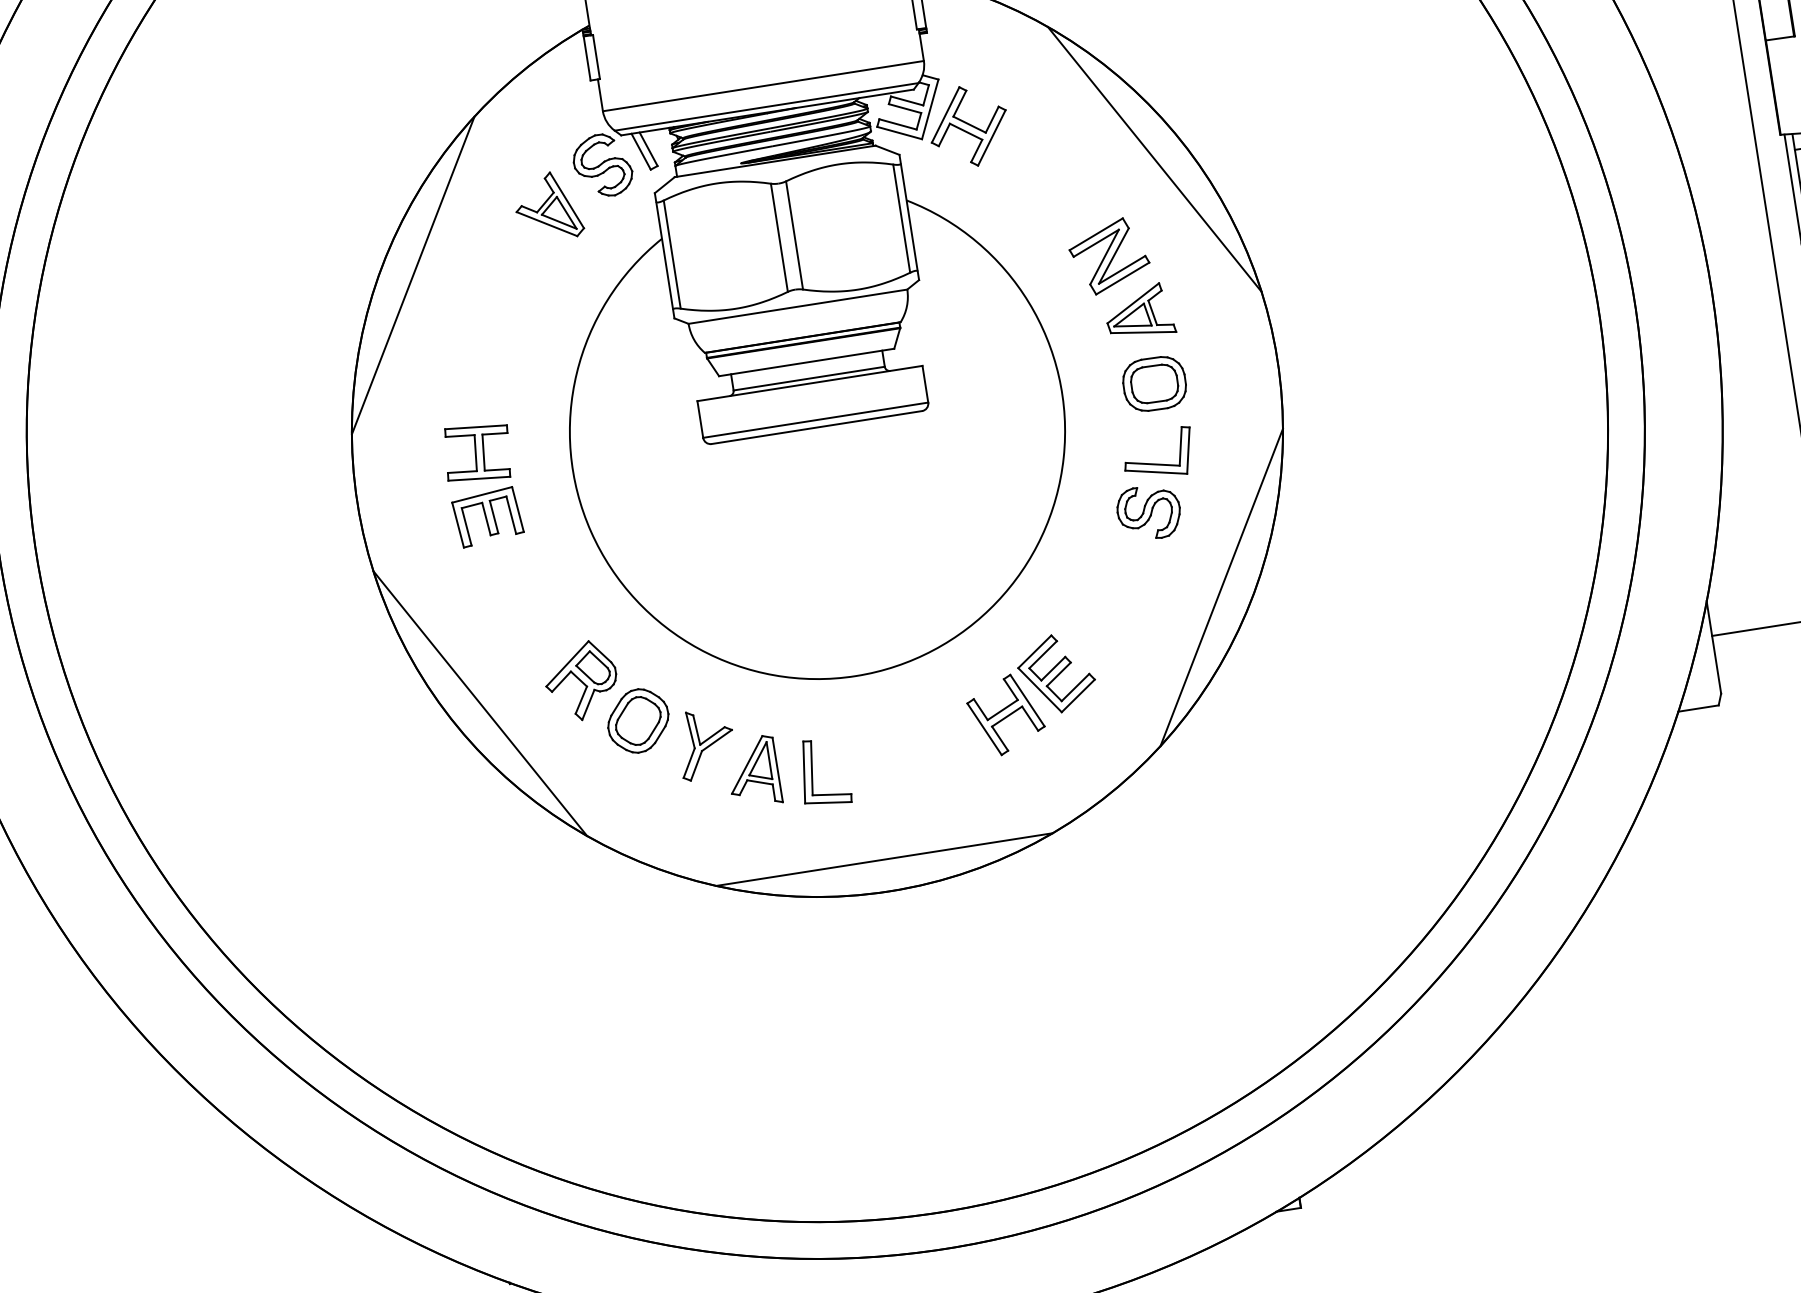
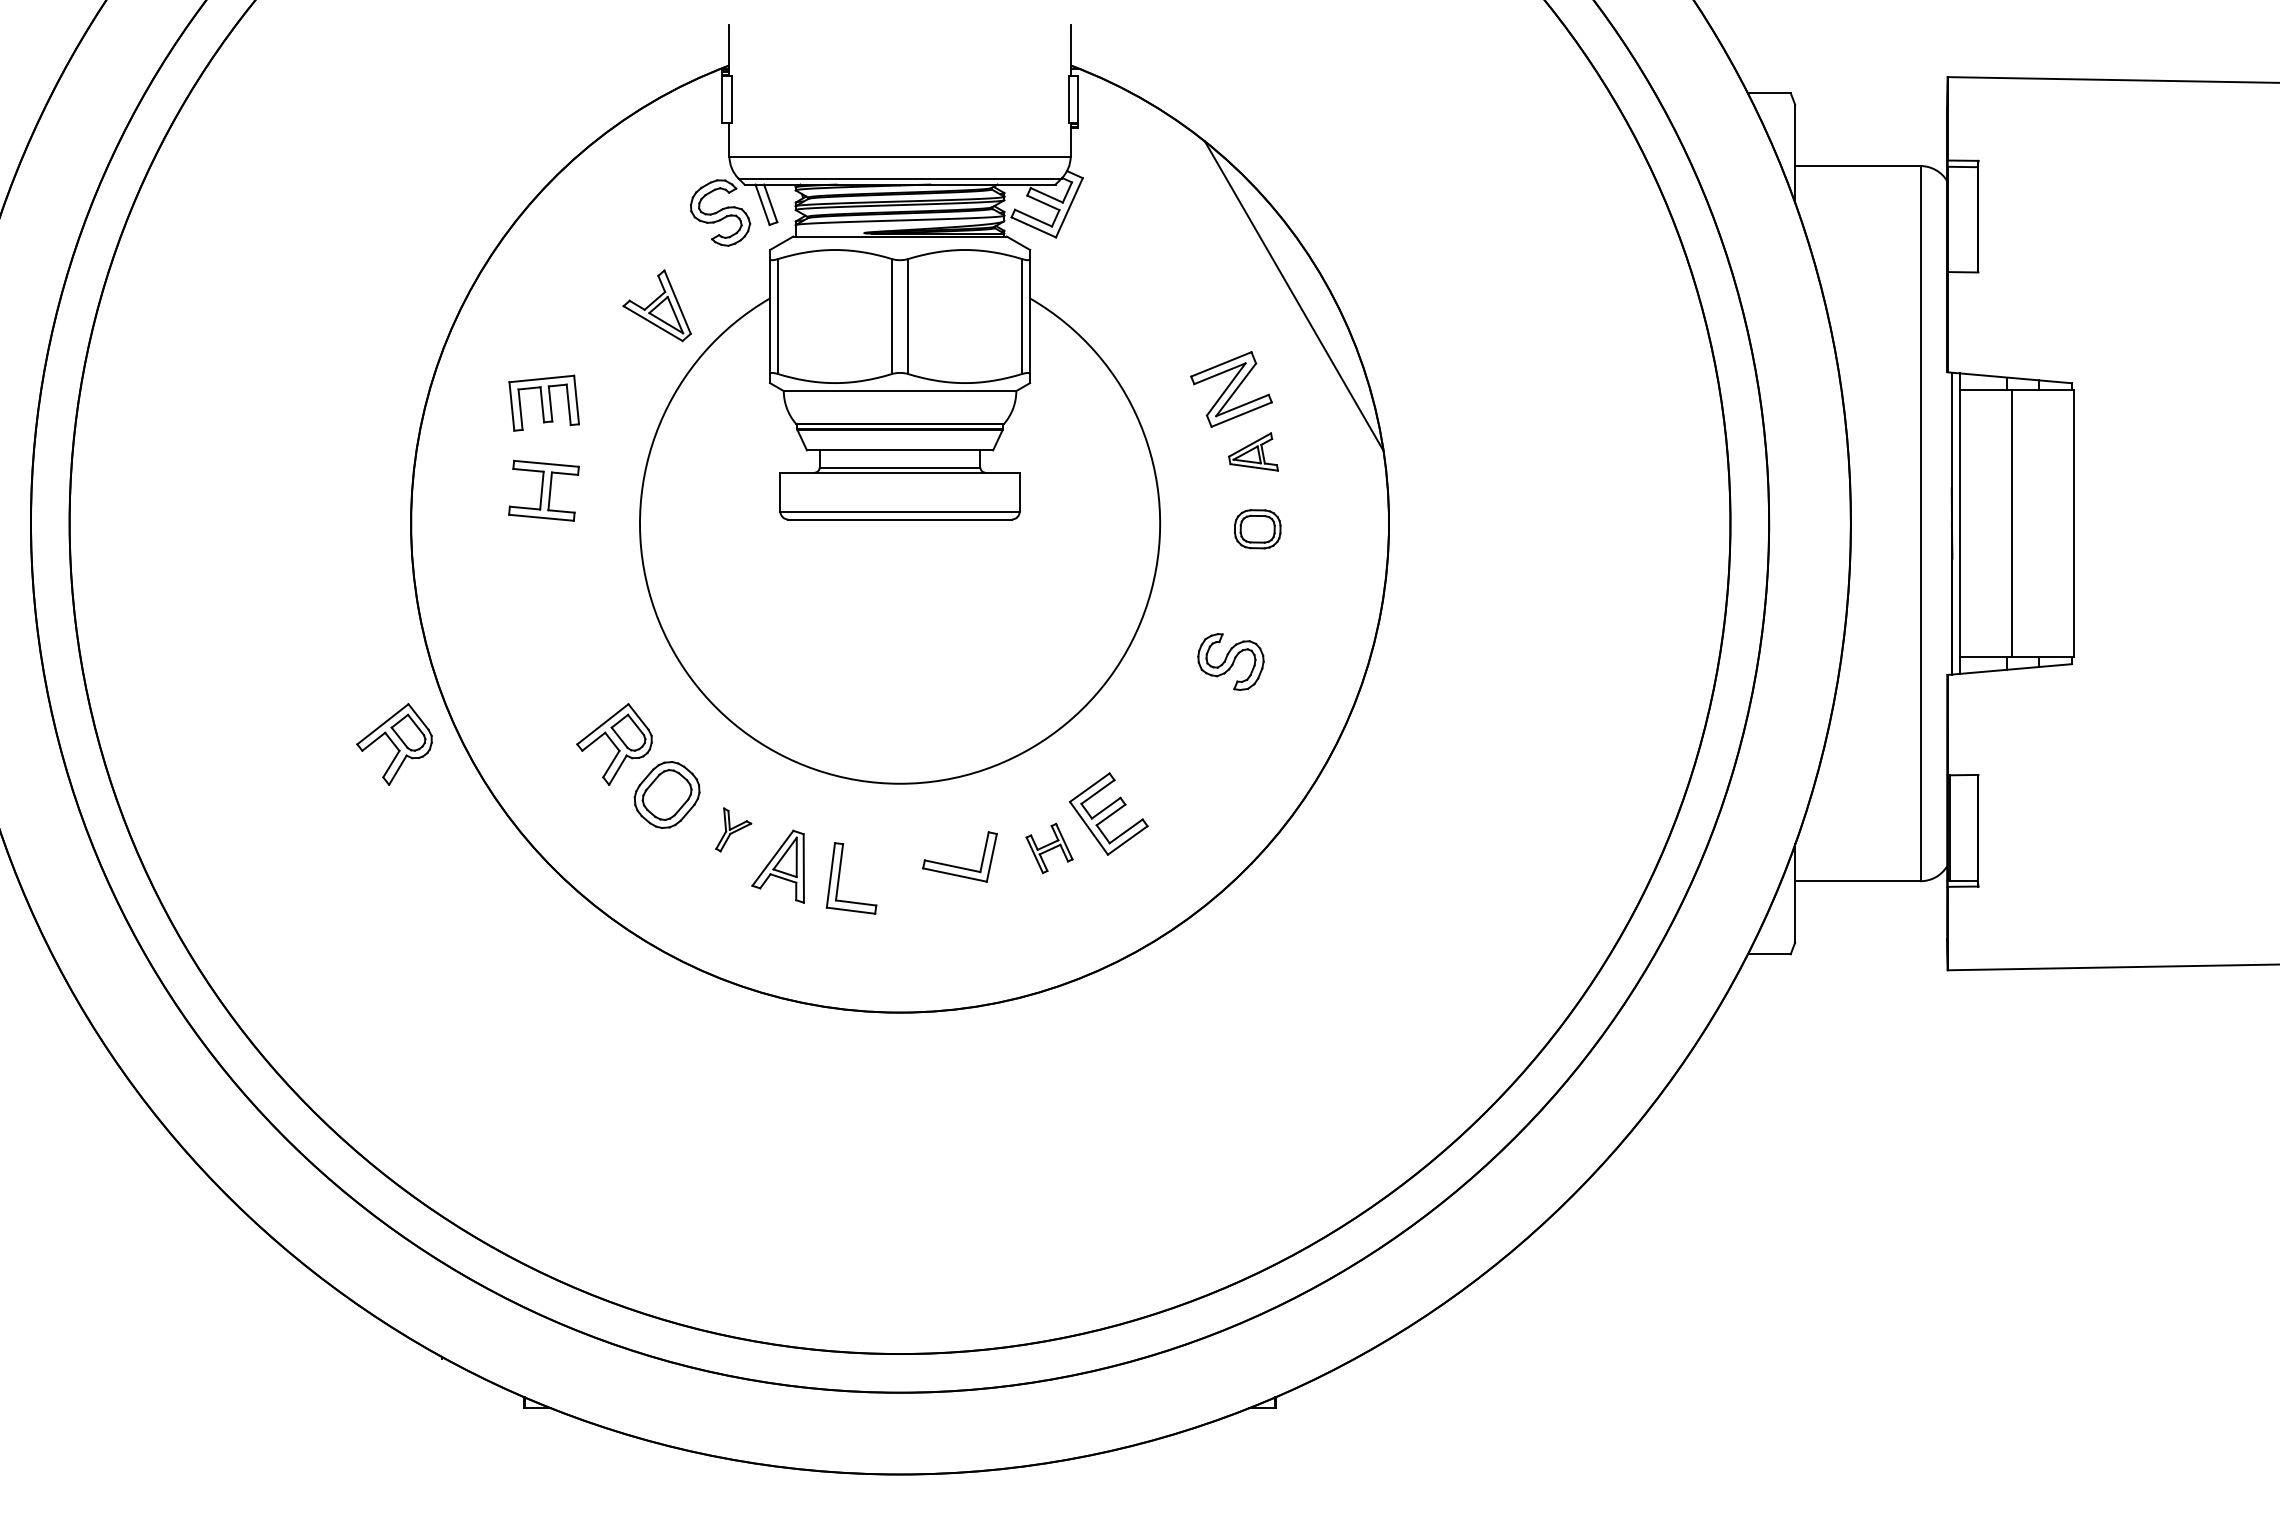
part: (968, 126) -> (1106, 231), removed
part: (547, 206) -> (656, 305), moved
line: (412, 274) -> (505, 295), removed
part: (1139, 311) -> (1253, 451), size x0.7
part: (1154, 384) -> (1257, 529), size x0.7
part: (1155, 463) -> (955, 865), moved
part: (487, 516) -> (543, 402), moved
line: (1220, 586) -> (1293, 750), removed
line: (479, 702) -> (505, 750), removed
part: (374, 713) -> (394, 744), added
part: (1005, 714) -> (1049, 848), size x0.6
part: (705, 743) -> (733, 829), size x0.6
line: (883, 859) -> (899, 978), removed

